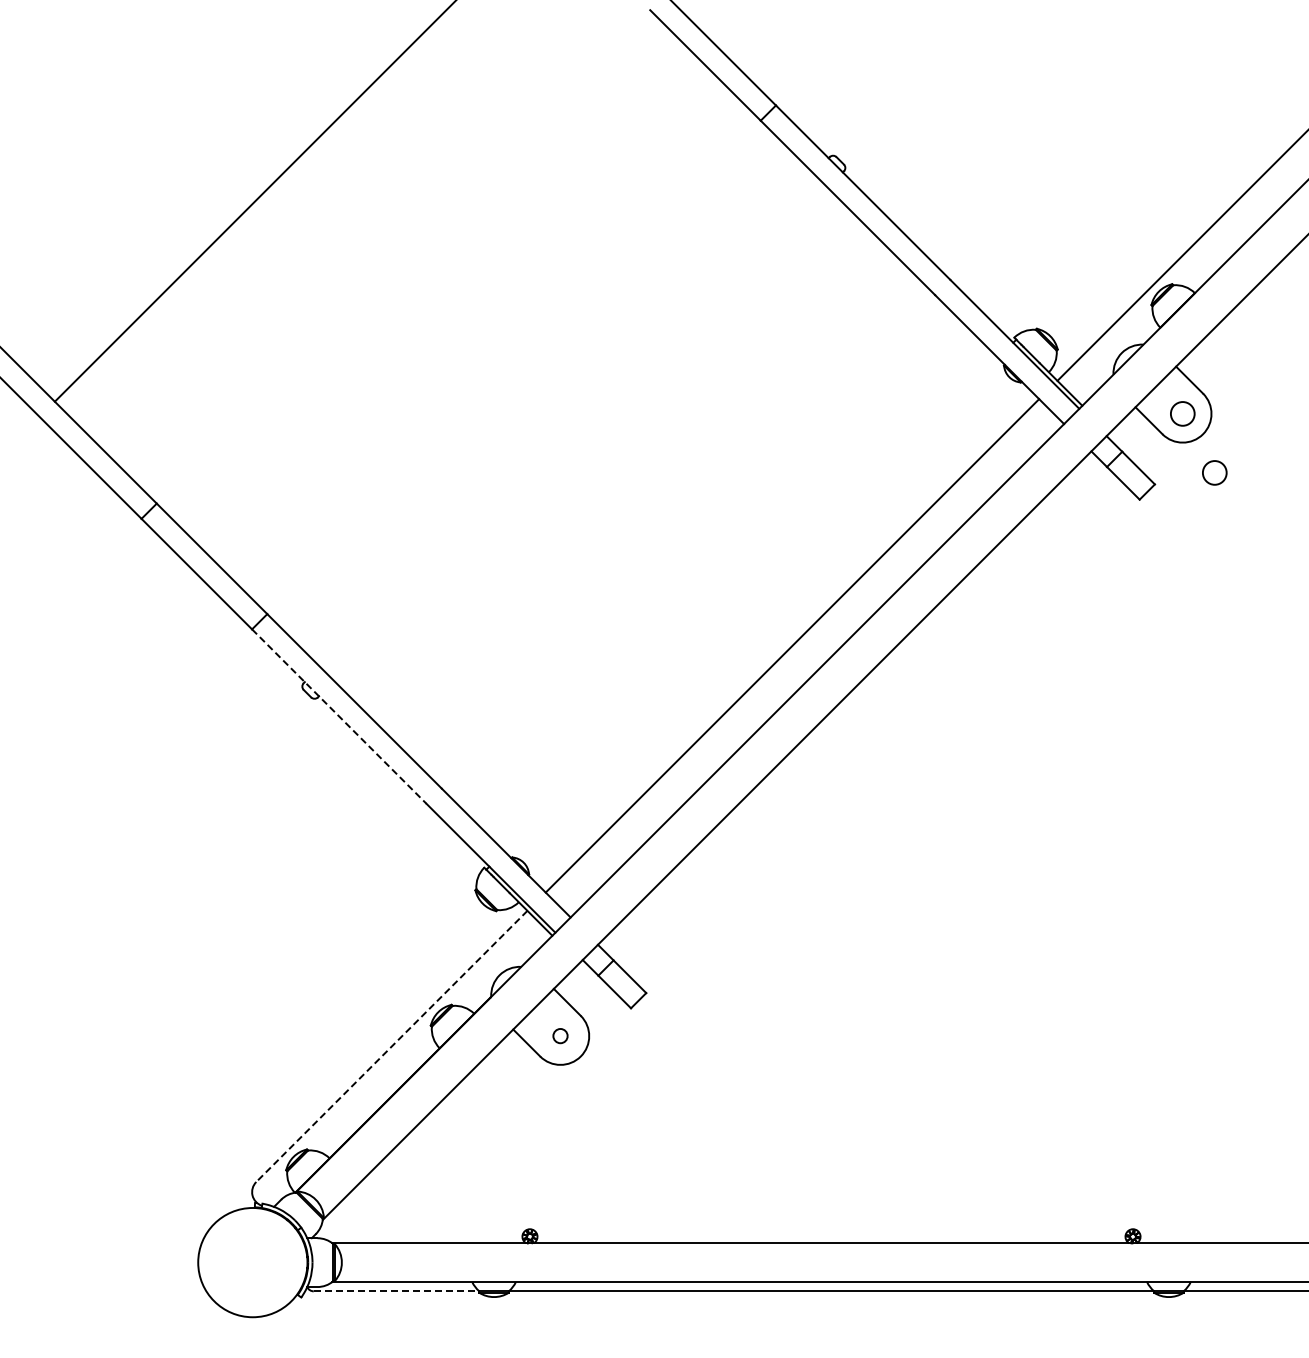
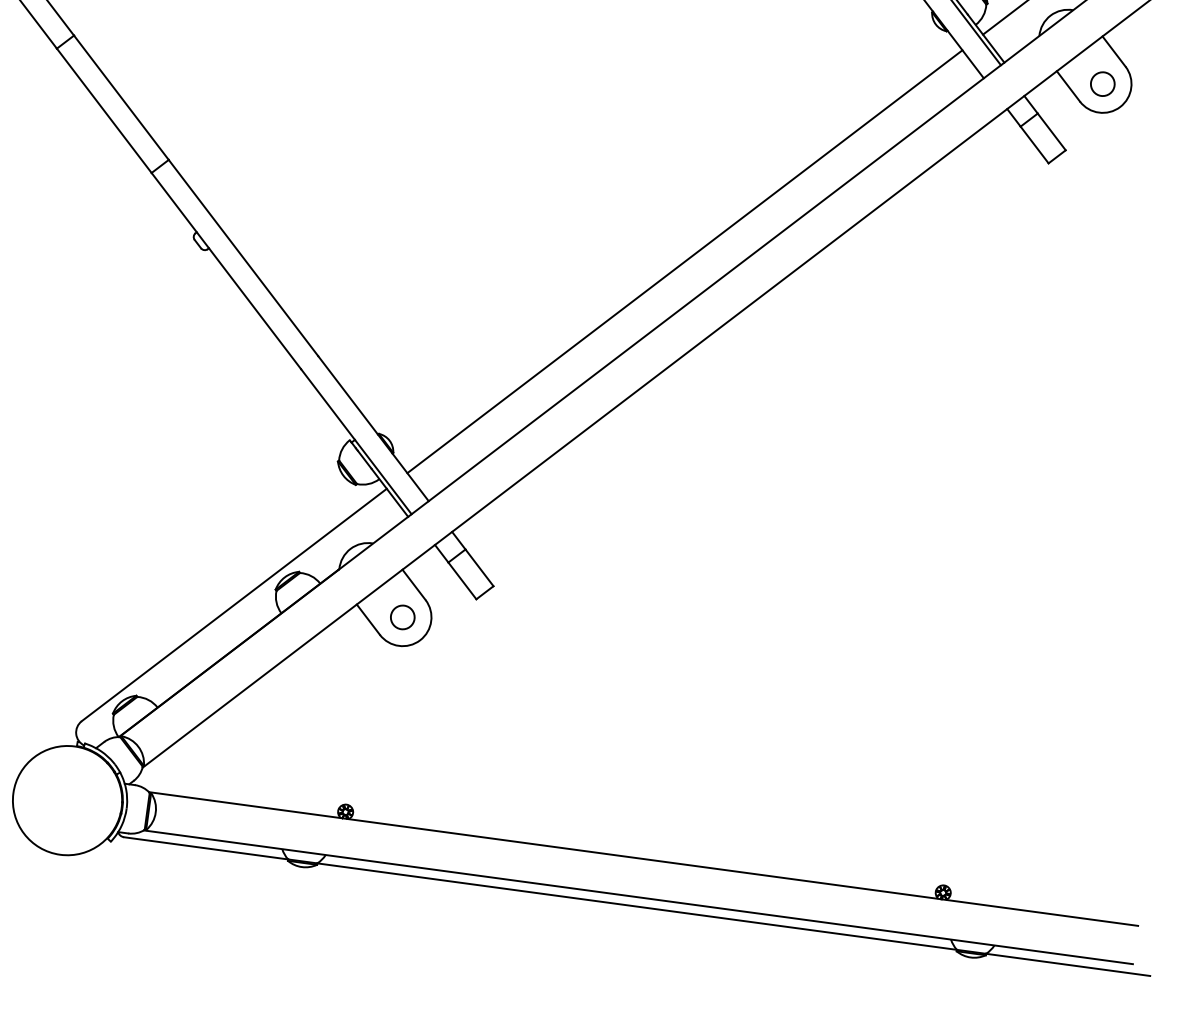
circle: (1214, 472) -> (1126, 146), removed
line: (339, 716) -> (226, 271), dashed -> solid
circle: (560, 1035) -> (402, 616), size x1.67
line: (391, 1046) -> (233, 605), dashed -> solid
line: (396, 1291) -> (206, 848), dashed -> solid

